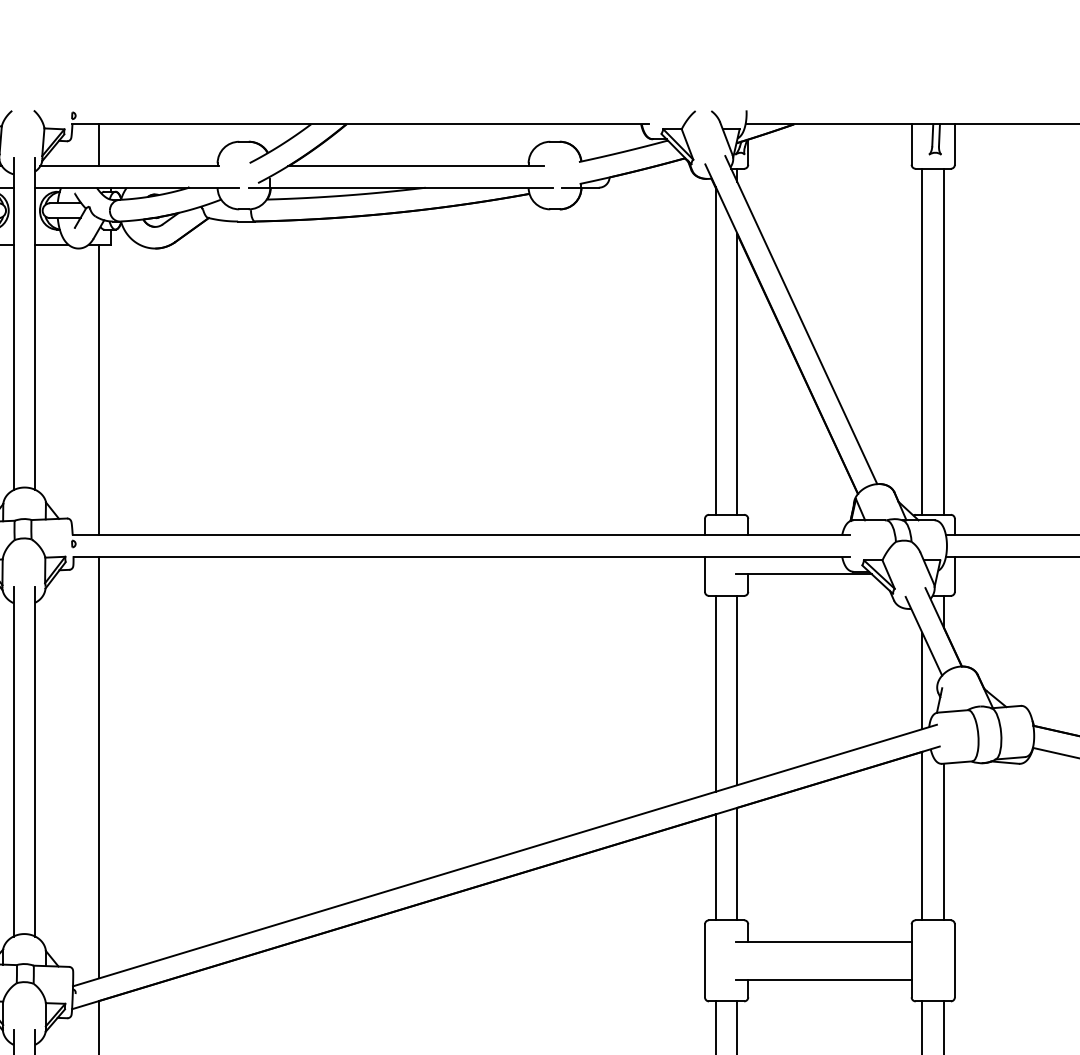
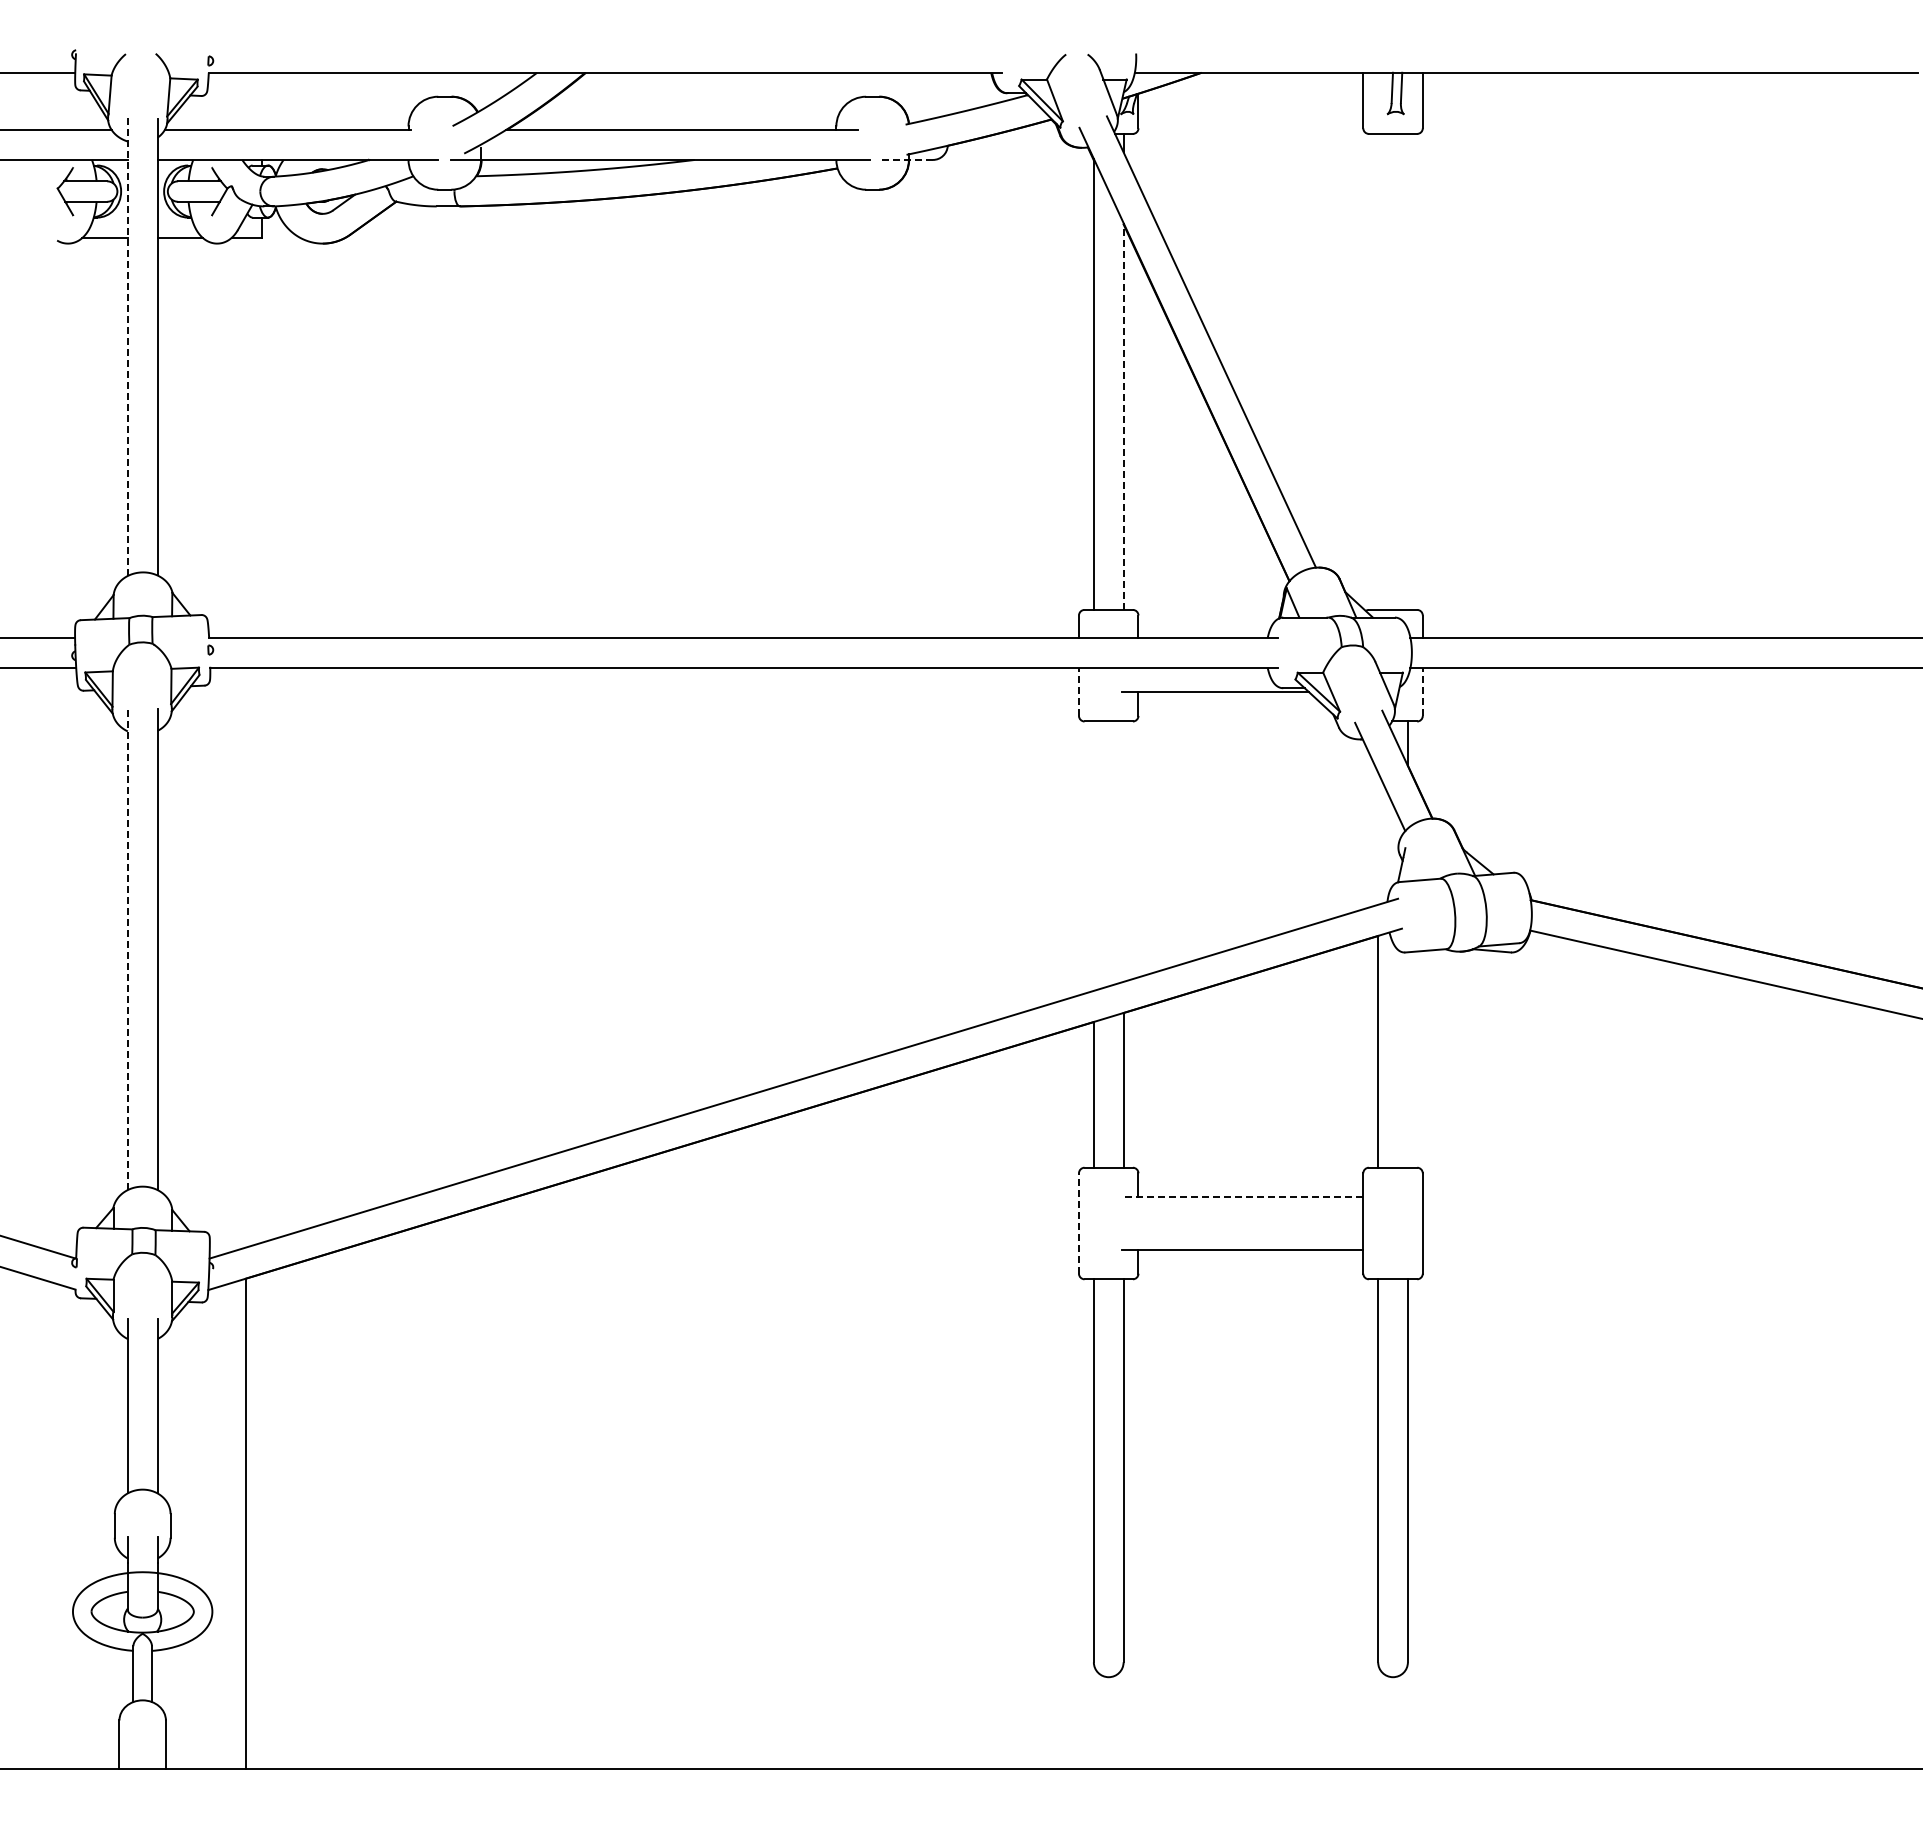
line: (99, 145) -> (245, 101), removed
line: (580, 187) -> (907, 159), solid -> dashed
line: (13, 324) -> (127, 347), solid -> dashed
line: (922, 341) -> (1378, 371), removed
line: (943, 341) -> (1407, 371), removed
line: (737, 374) -> (1123, 416), solid -> dashed
line: (99, 390) -> (245, 438), removed
line: (704, 574) -> (1078, 691), solid -> dashed
line: (954, 574) -> (1422, 691), solid -> dashed
line: (922, 680) -> (1378, 838), removed
line: (737, 690) -> (1123, 851), removed
line: (715, 693) -> (1093, 855), removed
line: (13, 761) -> (127, 949), solid -> dashed
line: (99, 767) -> (245, 957), removed
line: (943, 841) -> (1407, 1059), removed
line: (823, 941) -> (1242, 1197), solid -> dashed
line: (704, 960) -> (1078, 1223), solid -> dashed

